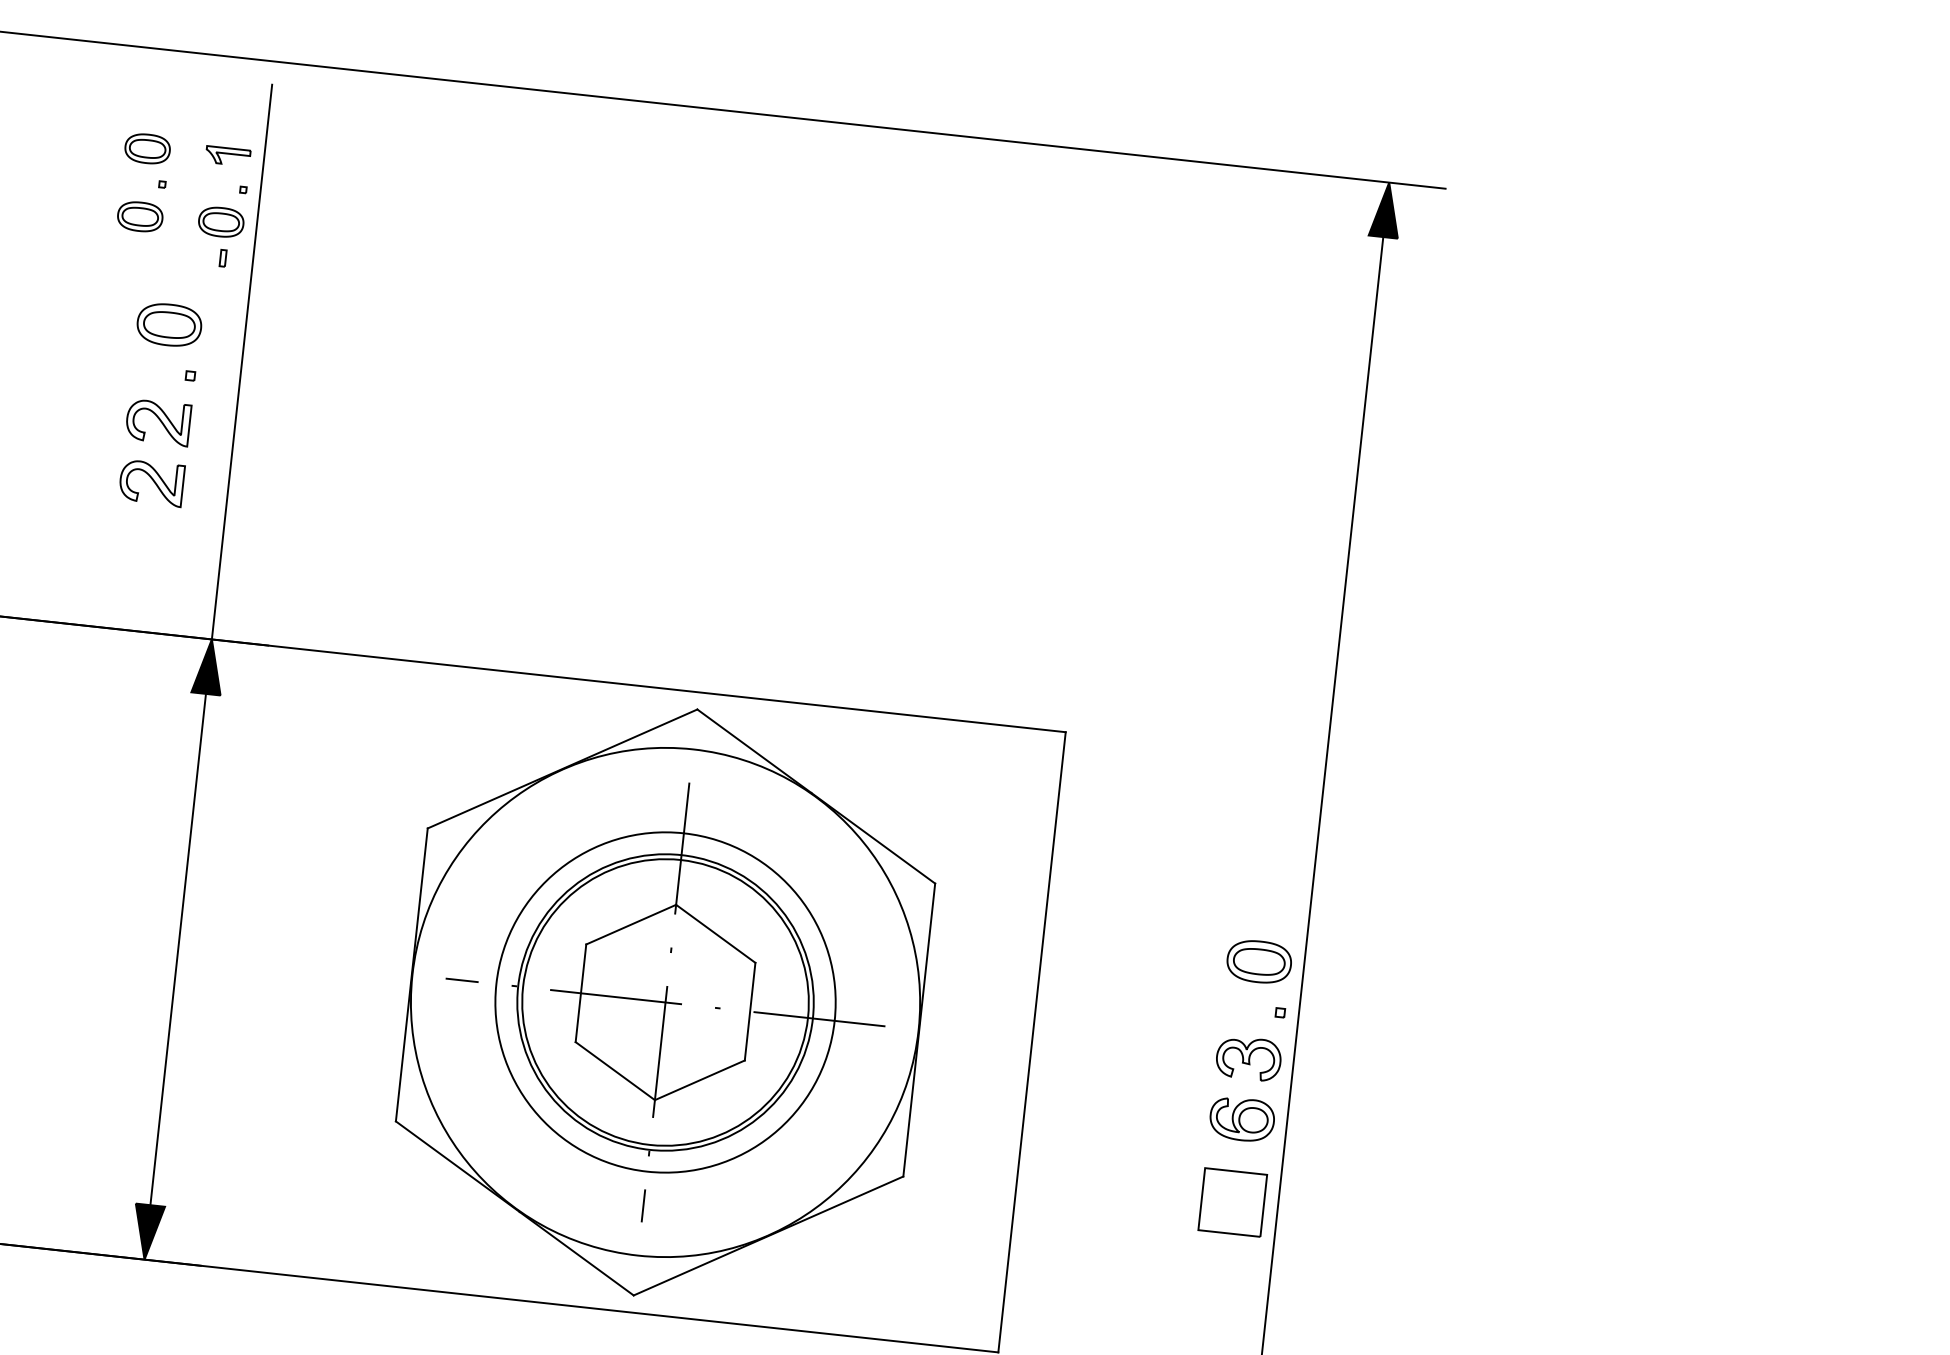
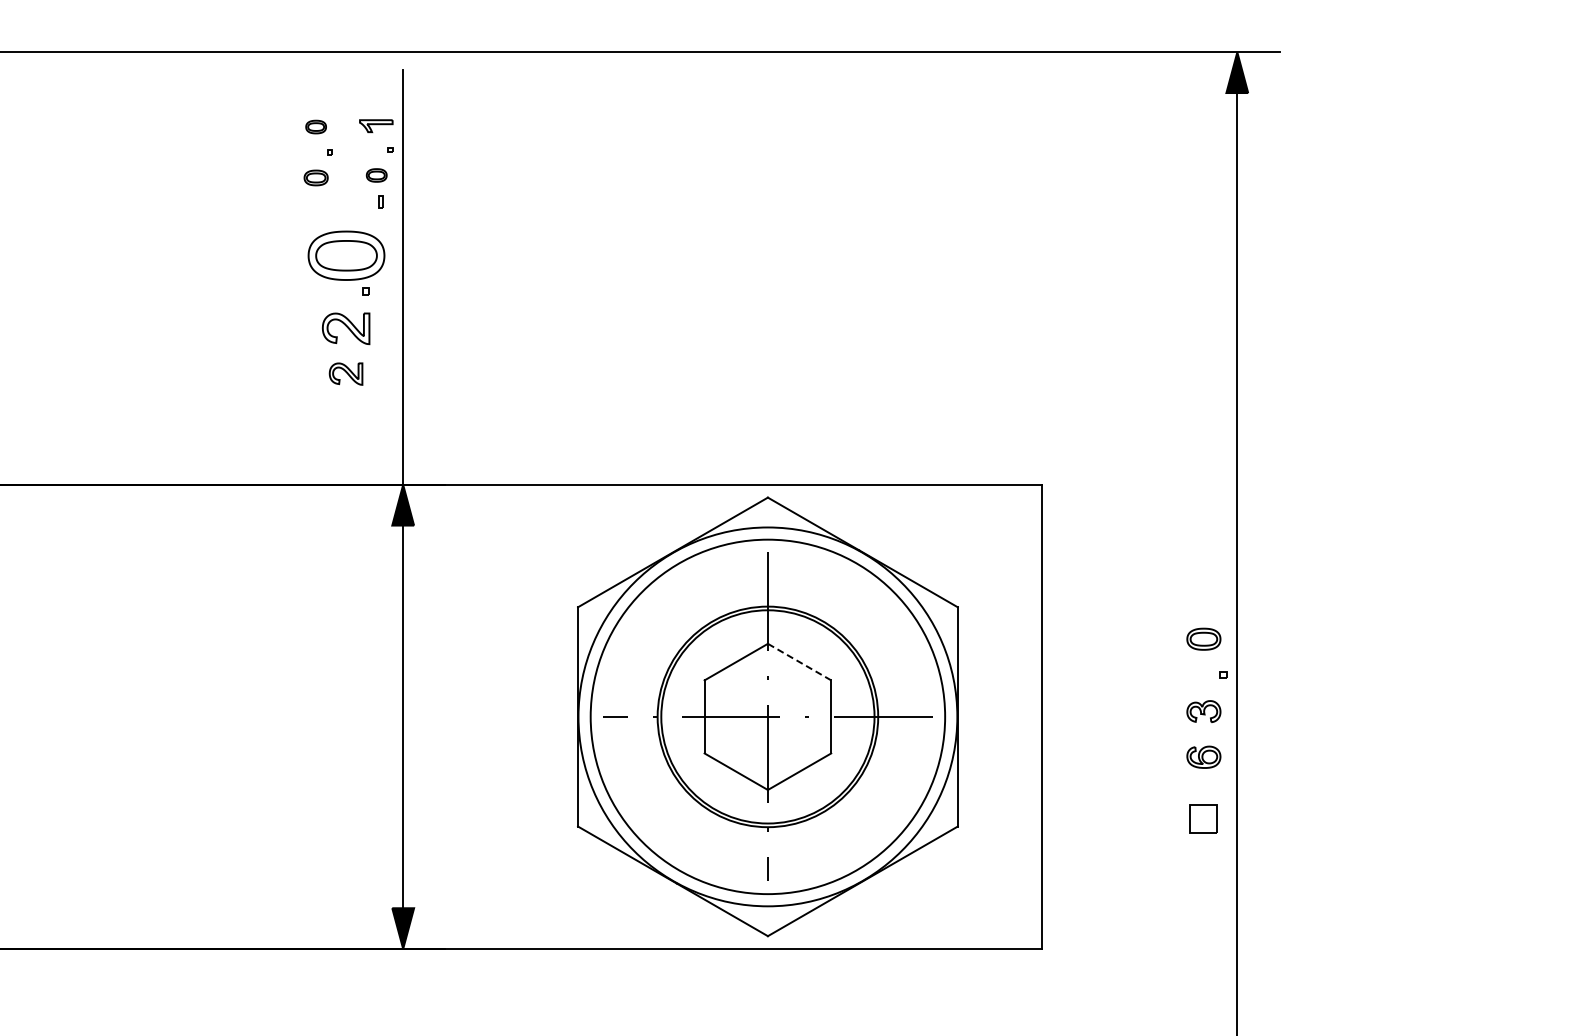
part: (146, 147) -> (315, 126), size x0.6
part: (139, 216) -> (315, 177), size x0.7
part: (221, 222) -> (376, 175), size x0.6
part: (169, 324) -> (346, 255), size x1.6
part: (150, 482) -> (345, 373), size x0.7
line: (715, 934) -> (799, 662), solid -> dashed
part: (1258, 962) -> (1203, 639), size x0.7
circle: (665, 1001) -> (767, 716), size x1.4
part: (1248, 1058) -> (1203, 711), size x0.7
part: (1241, 1119) -> (1203, 757), size x0.7
part: (1232, 1201) -> (1203, 818), size x0.6

